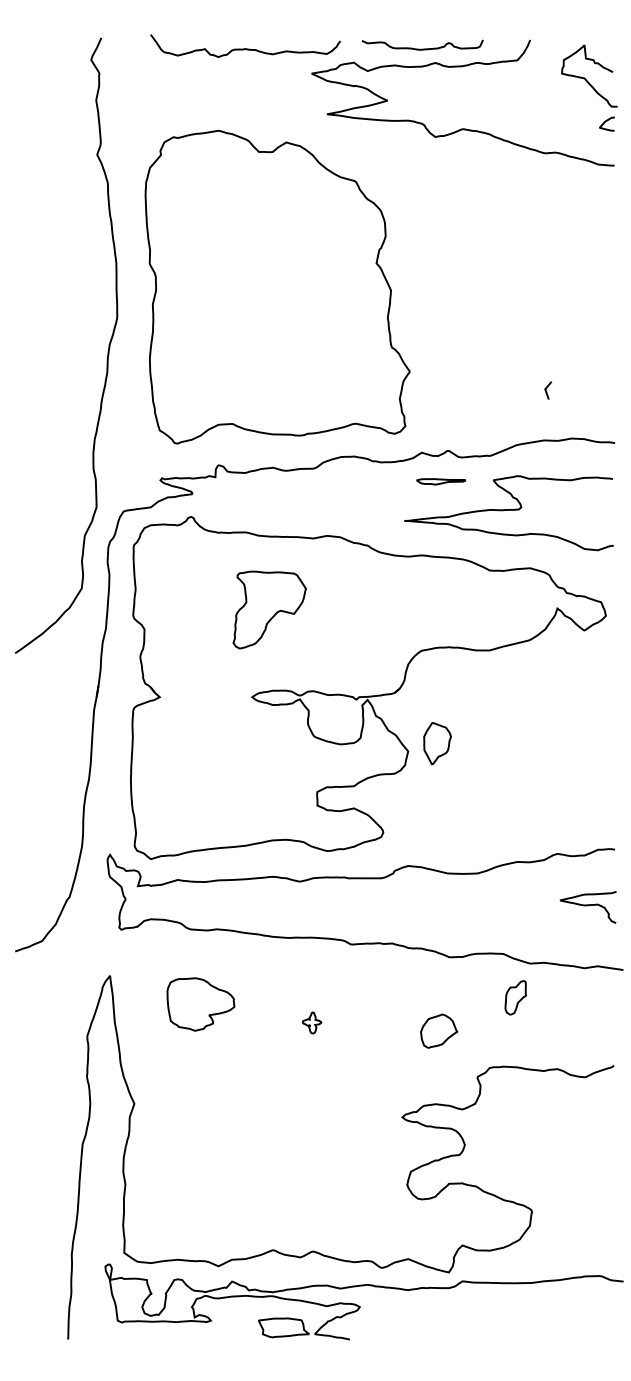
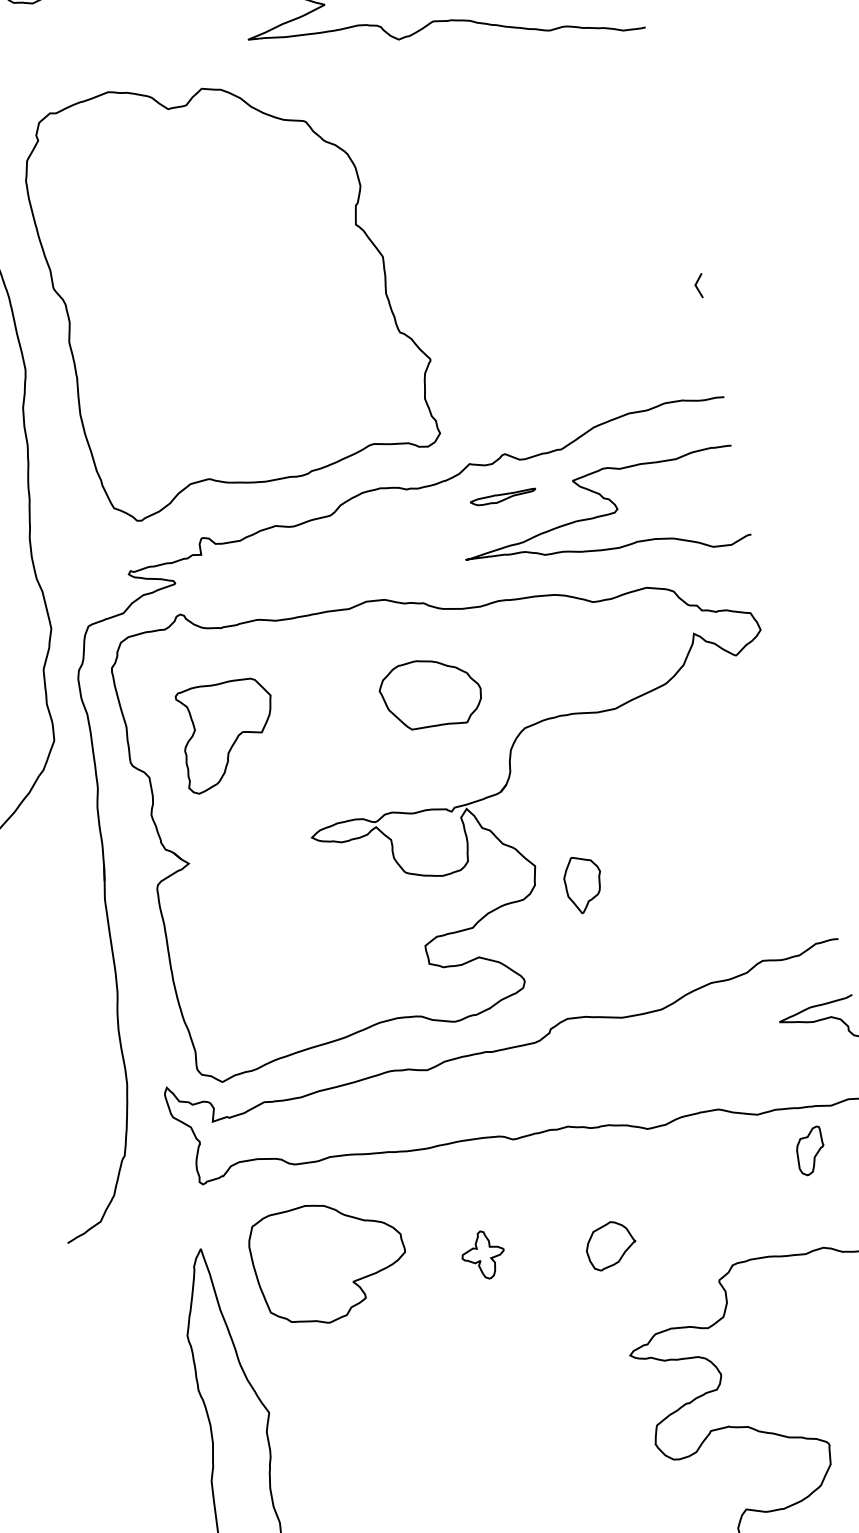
curve: (546, 390) -> (697, 286), moved
part: (269, 609) -> (227, 733), moved
part: (359, 611) -> (430, 693), added
part: (437, 743) -> (583, 883), moved
part: (515, 997) -> (809, 1150), moved
part: (200, 1004) -> (329, 1261), size x1.67
part: (311, 1022) -> (482, 1254), size x1.67
part: (439, 1030) -> (611, 1244), moved

